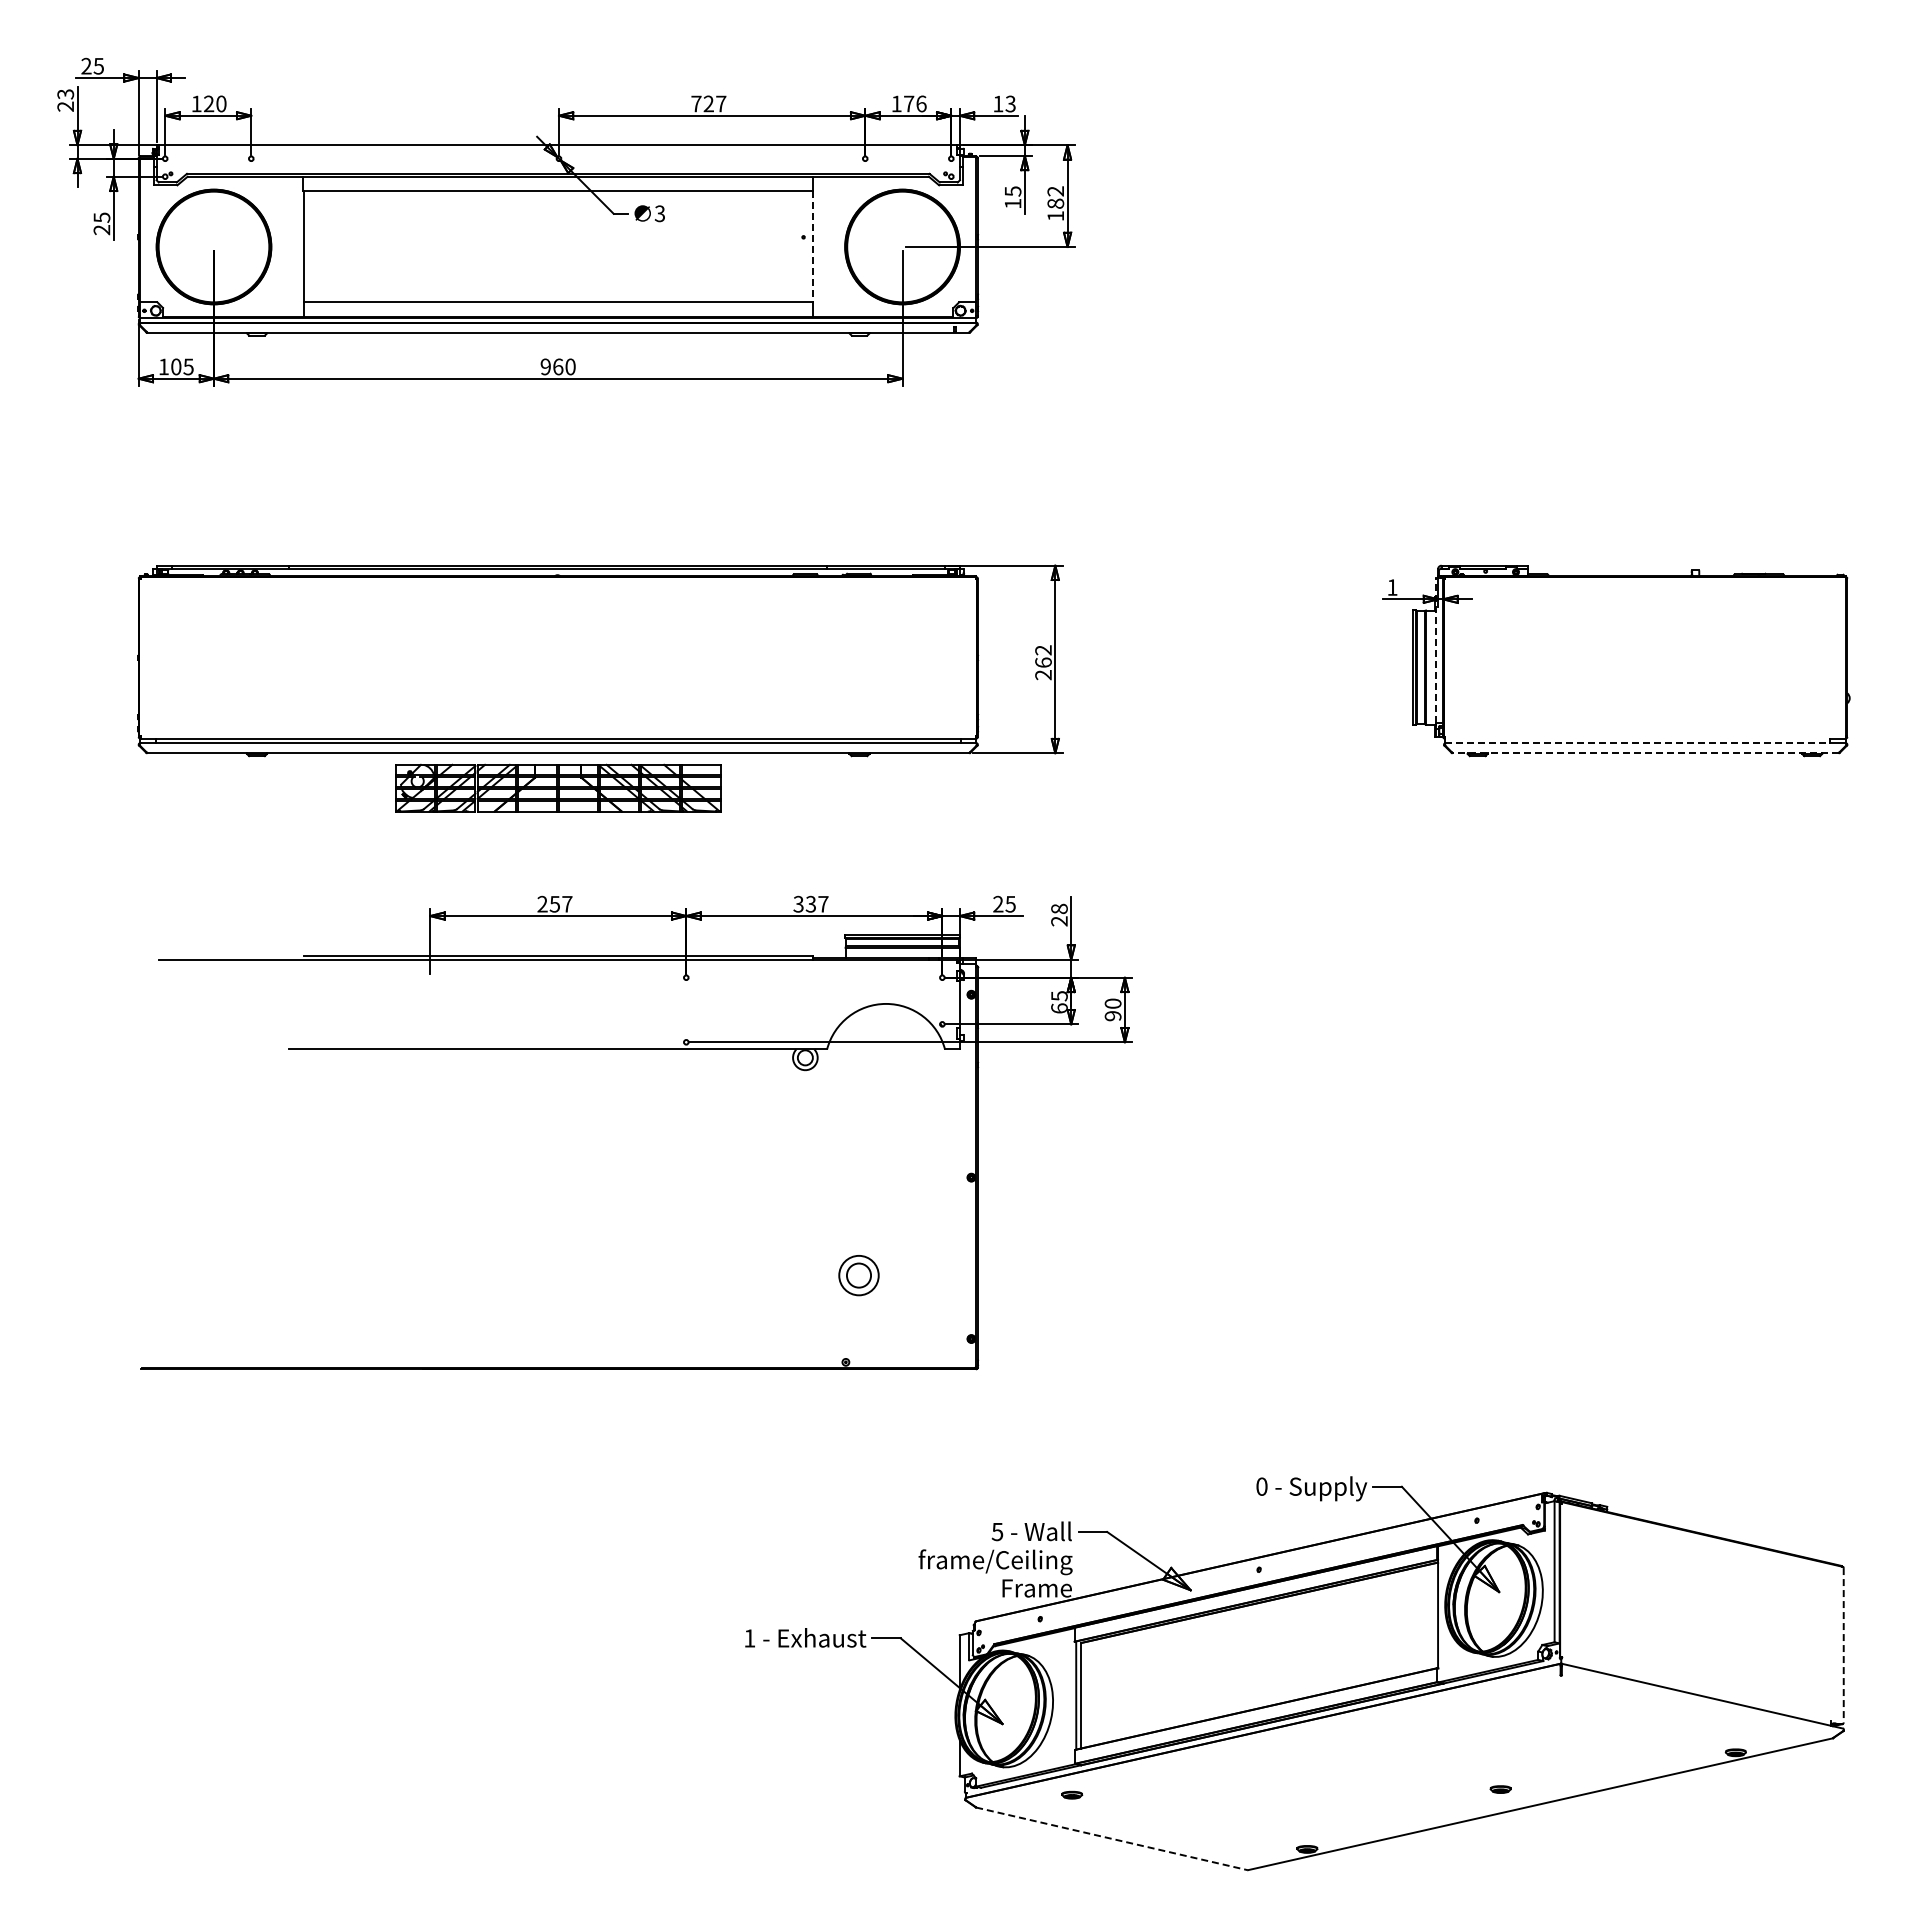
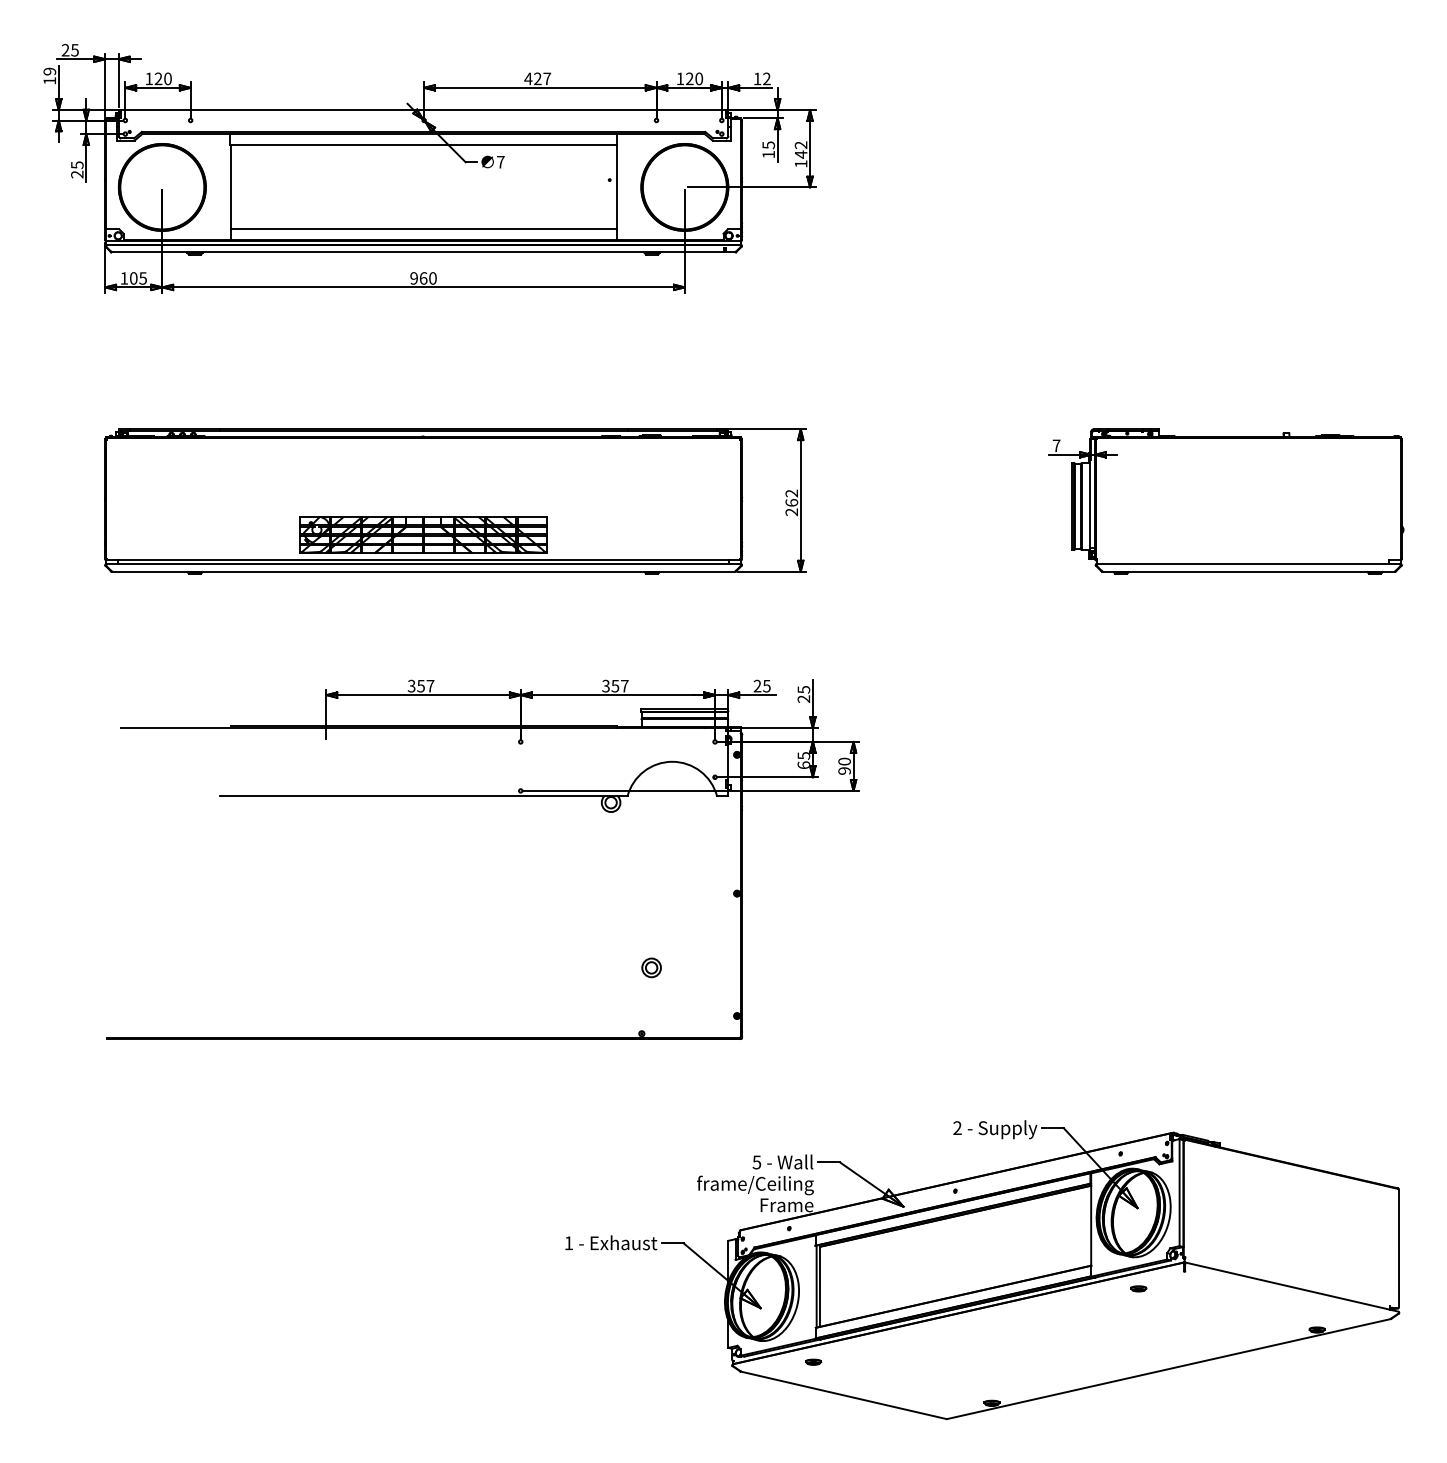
text: (65, 100) -> (49, 76), 23 -> 19
text: (695, 103) -> (527, 78), 727 -> 427
text: (915, 103) -> (694, 78), 176 -> 120
text: (1010, 104) -> (766, 79), 13 -> 12
text: (1055, 203) -> (800, 154), 182 -> 142
text: (659, 213) -> (500, 162), 3 -> 7
line: (812, 246) -> (616, 187), dashed -> solid
text: (1392, 587) -> (1056, 445), 1 -> 7
line: (1436, 649) -> (1090, 492), dashed -> solid
line: (1638, 743) -> (1243, 564), dashed -> solid
line: (1645, 753) -> (1248, 571), dashed -> solid
part: (558, 787) -> (423, 534), moved
text: (810, 903) -> (614, 685), 337 -> 357
text: (542, 904) -> (411, 686), 257 -> 357
text: (1059, 908) -> (803, 689), 28 -> 25
part: (858, 1275) -> (651, 967), size x0.62
text: (1261, 1486) -> (957, 1127), 0 -> 2
line: (1843, 1645) -> (1398, 1248), dashed -> solid
part: (1500, 1789) -> (1138, 1288), moved
line: (1112, 1838) -> (844, 1395), dashed -> solid

